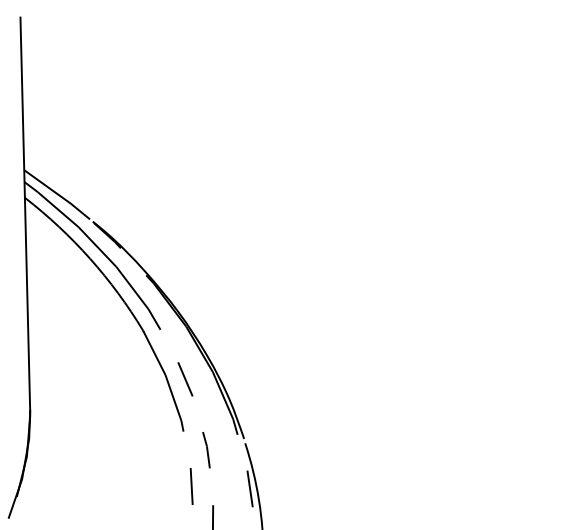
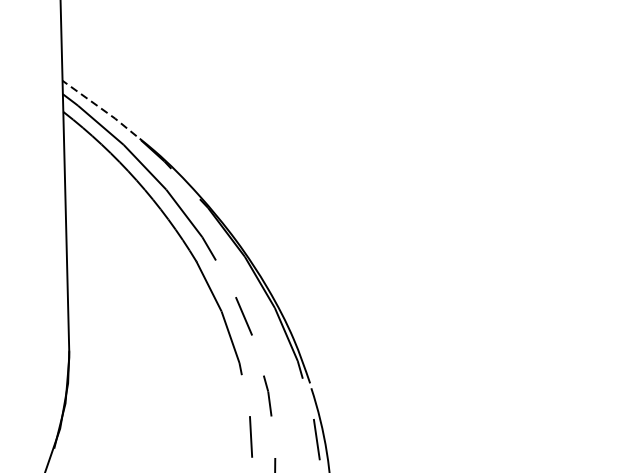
line: (58, 194) -> (101, 108), solid -> dashed

